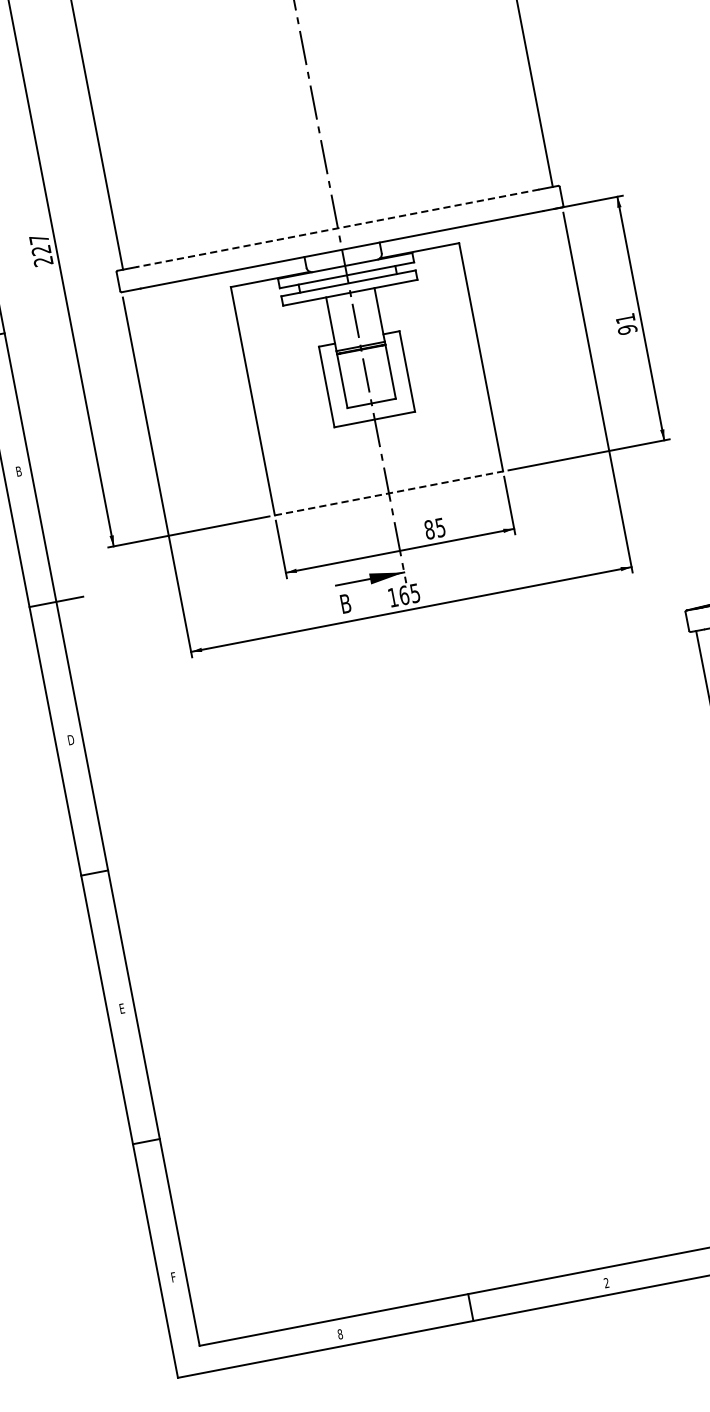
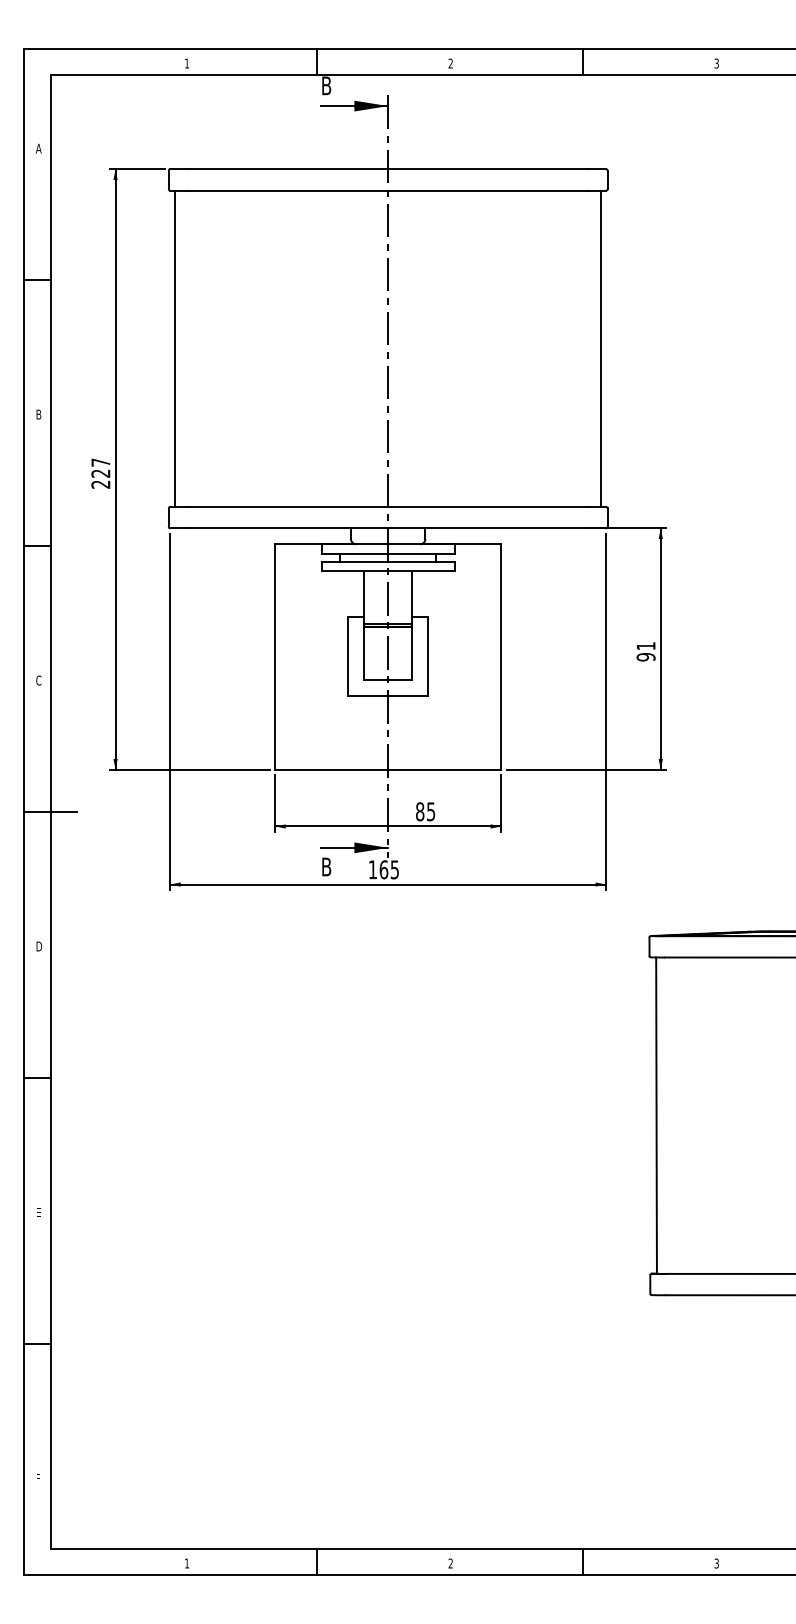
line: (337, 228) -> (387, 507), dashed -> solid
text: (18, 471) -> (38, 680), B -> C
line: (389, 493) -> (388, 769), dashed -> solid
text: (339, 1334) -> (186, 1563), 8 -> 1

